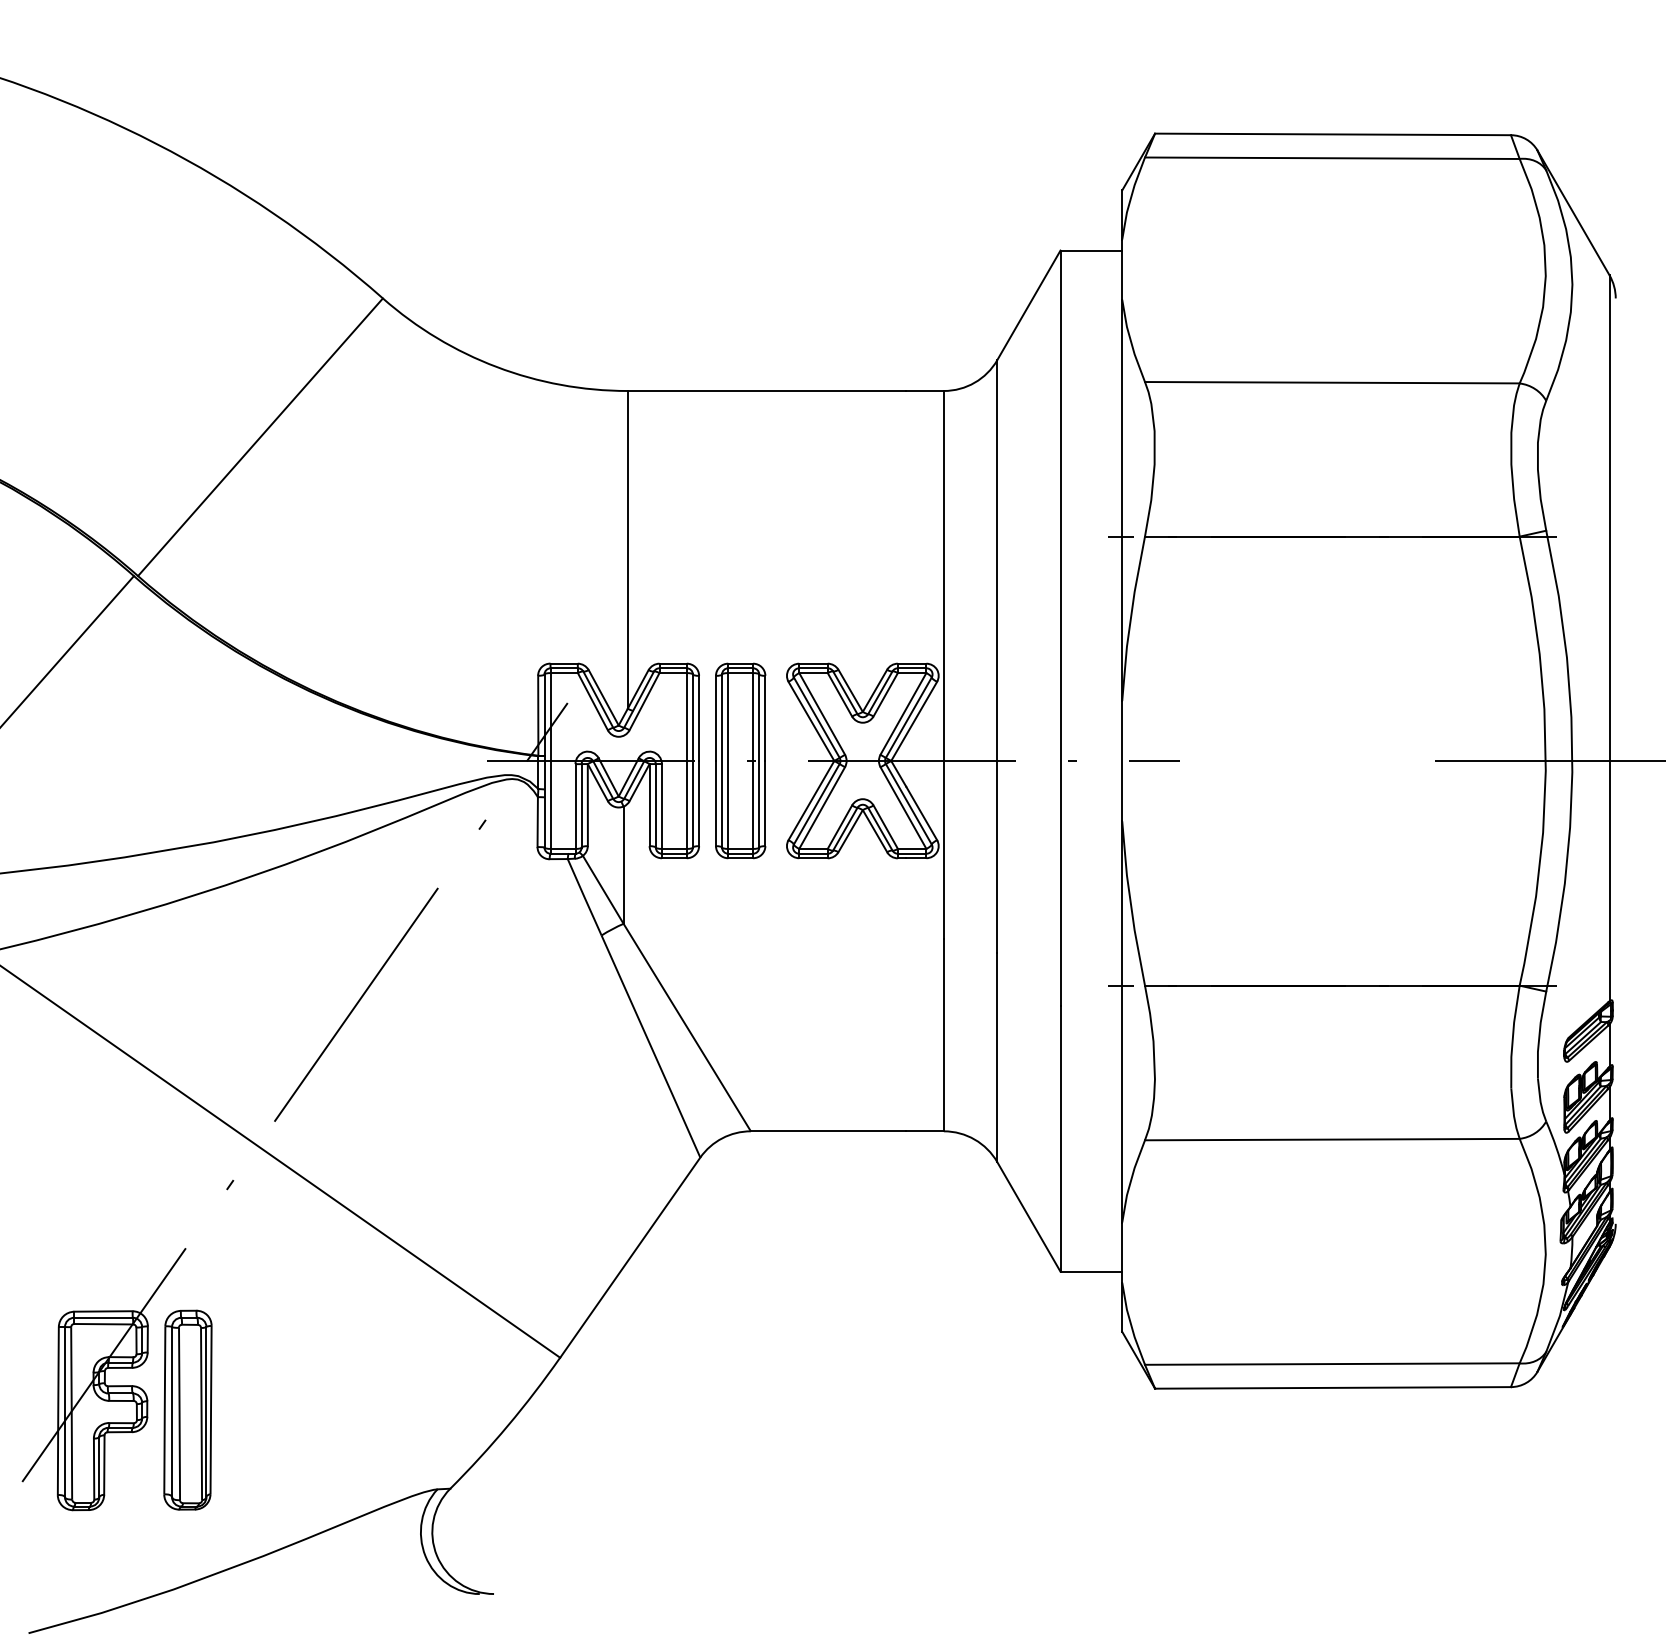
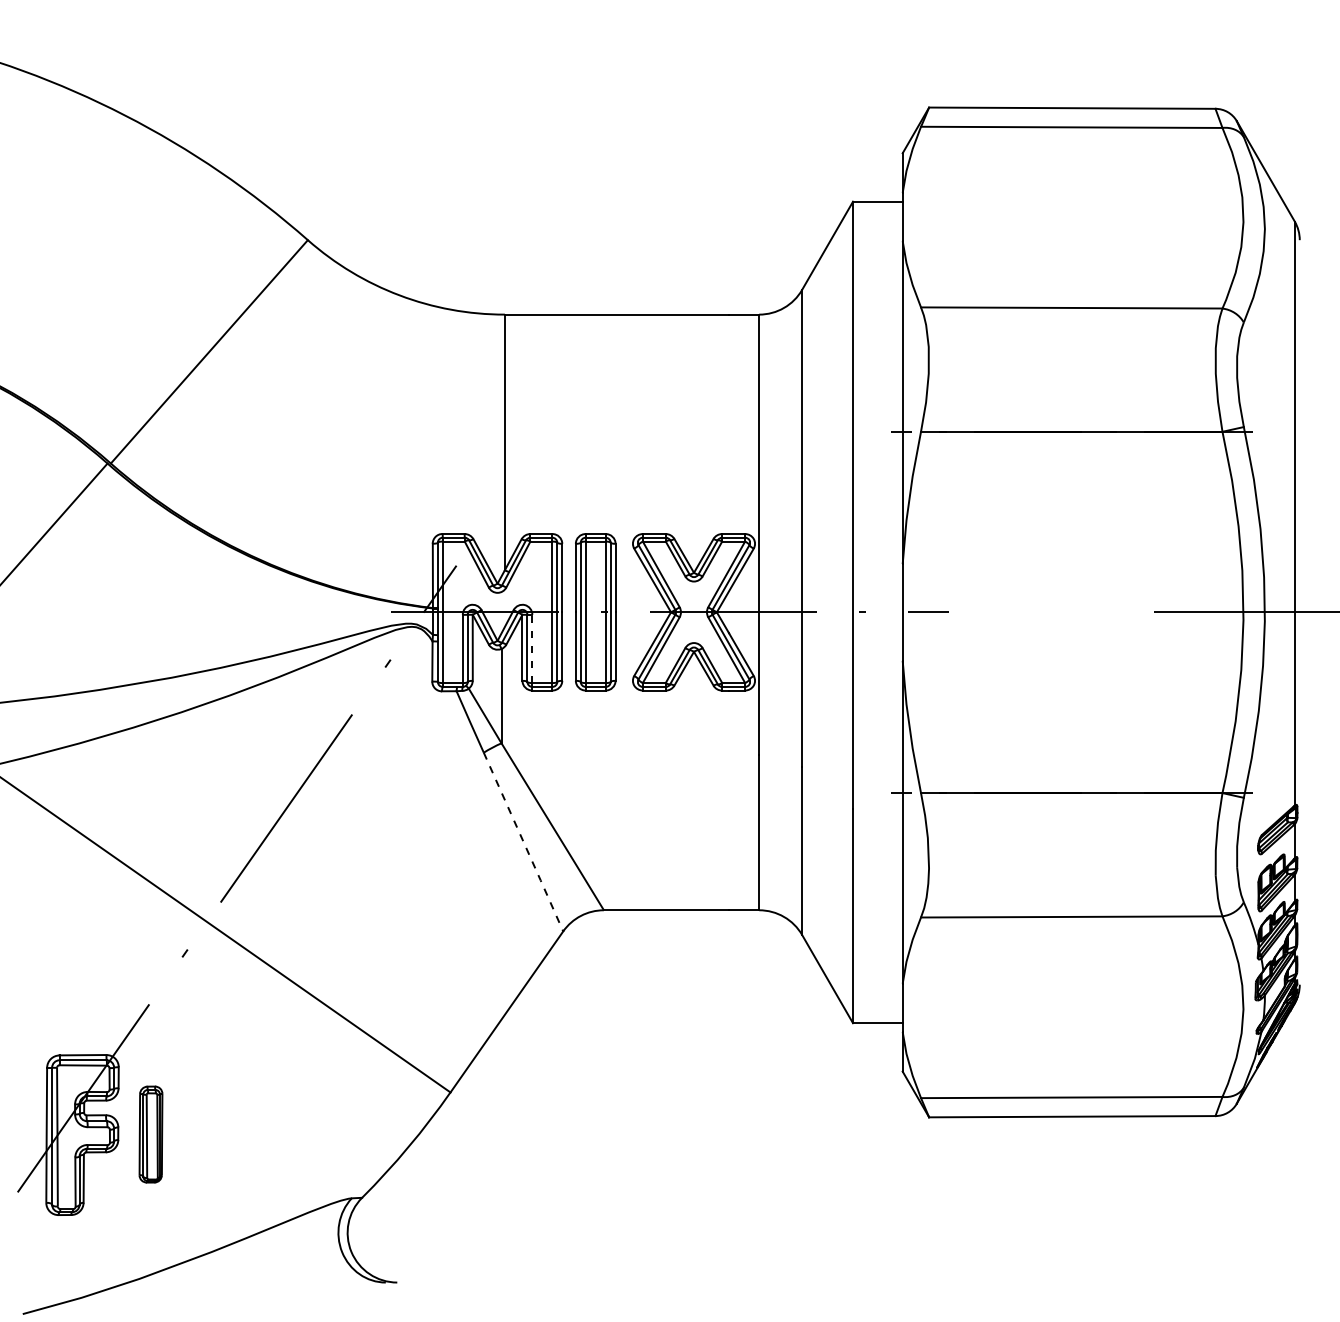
line: (662, 805) -> (532, 648), solid -> dashed
line: (652, 1048) -> (524, 843), solid -> dashed
part: (187, 1410) -> (150, 1134), size x0.6

